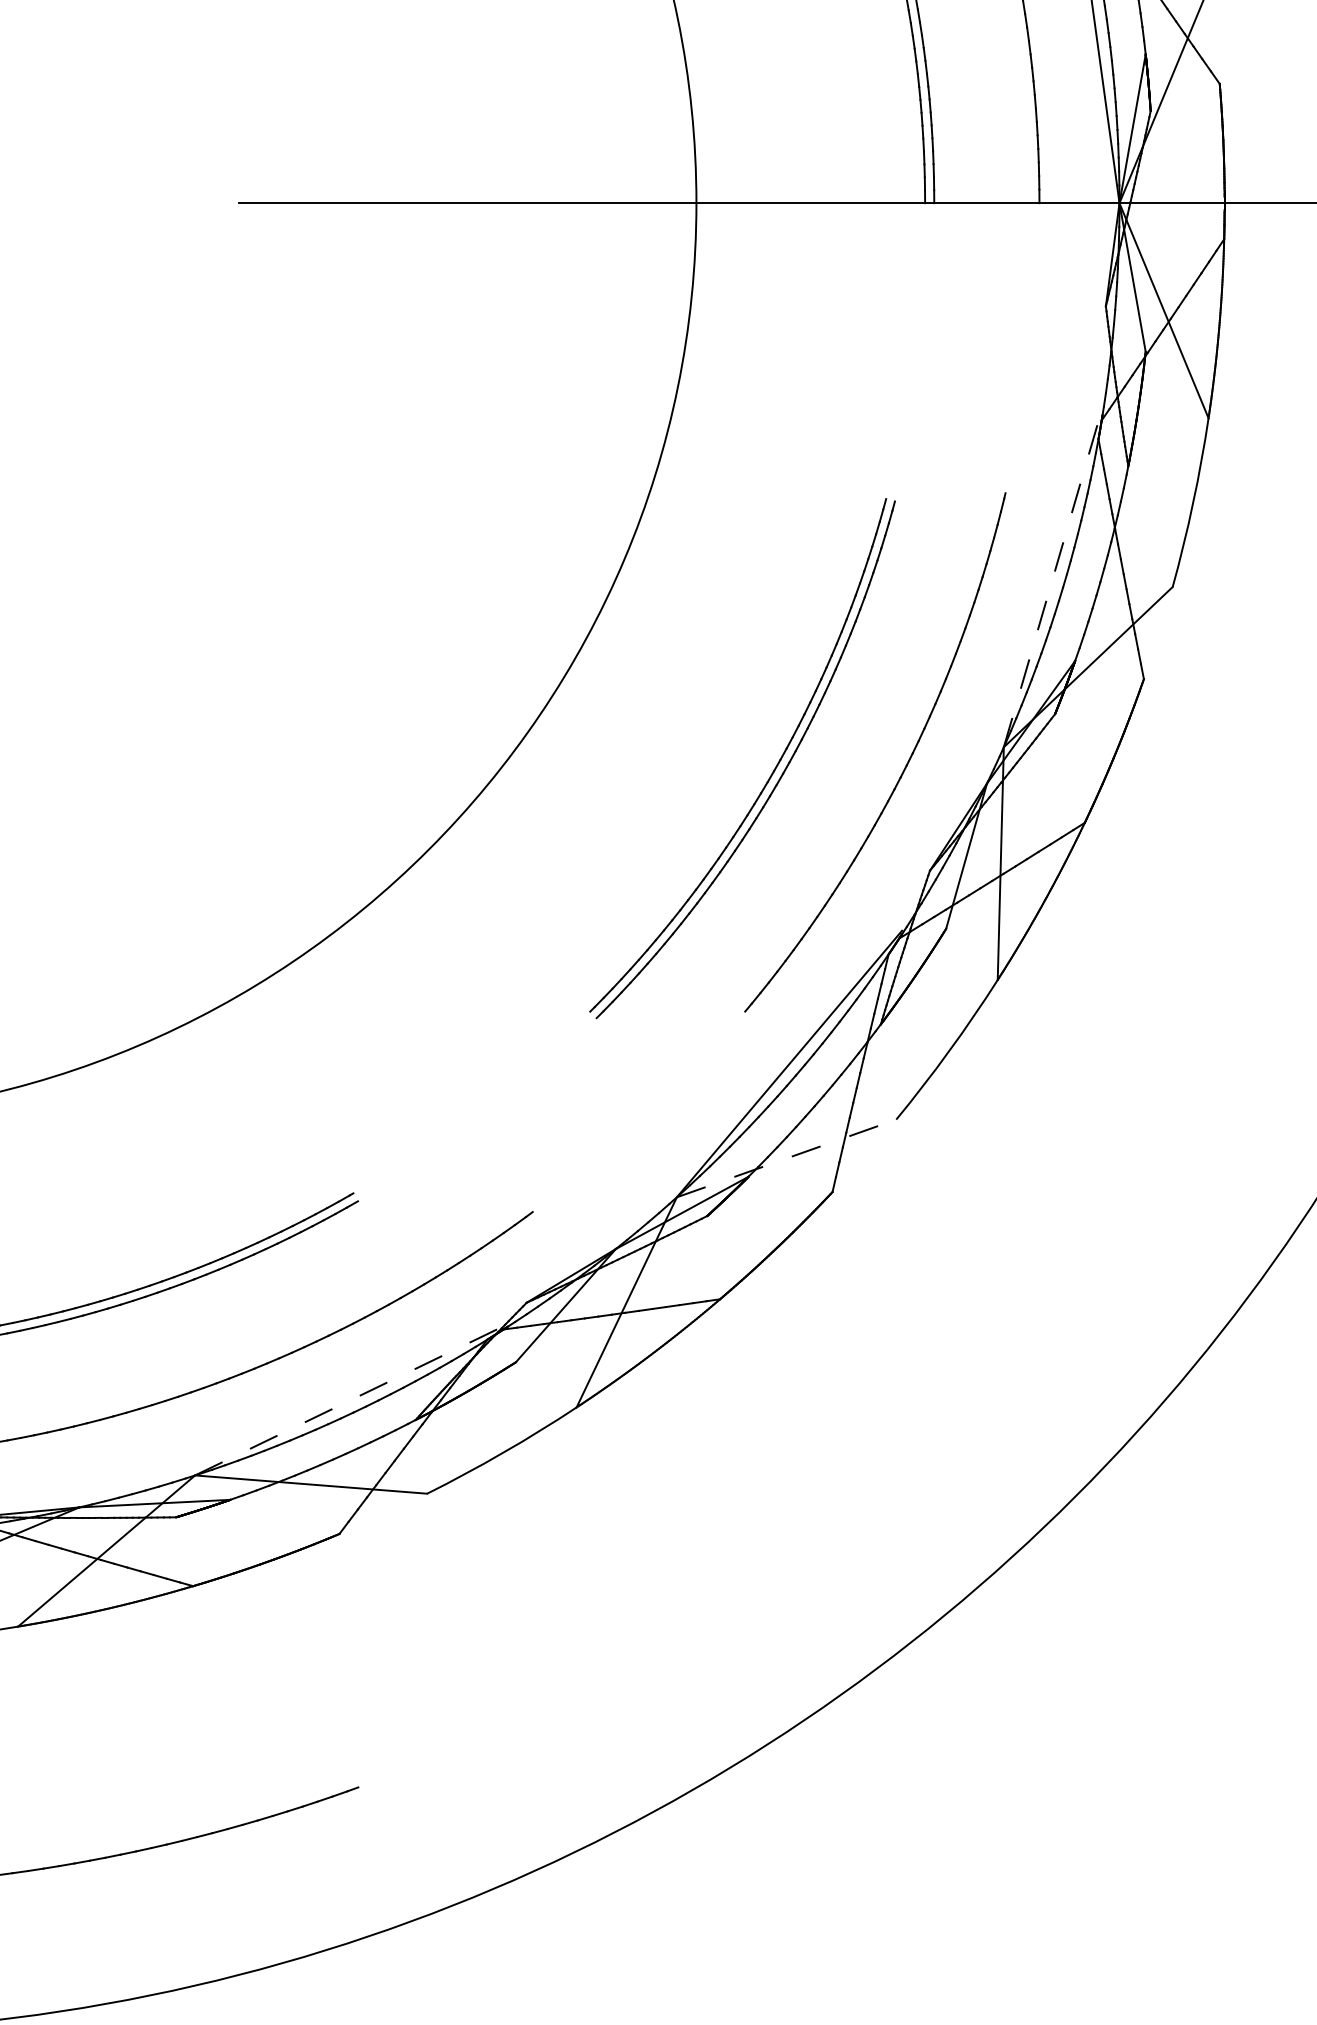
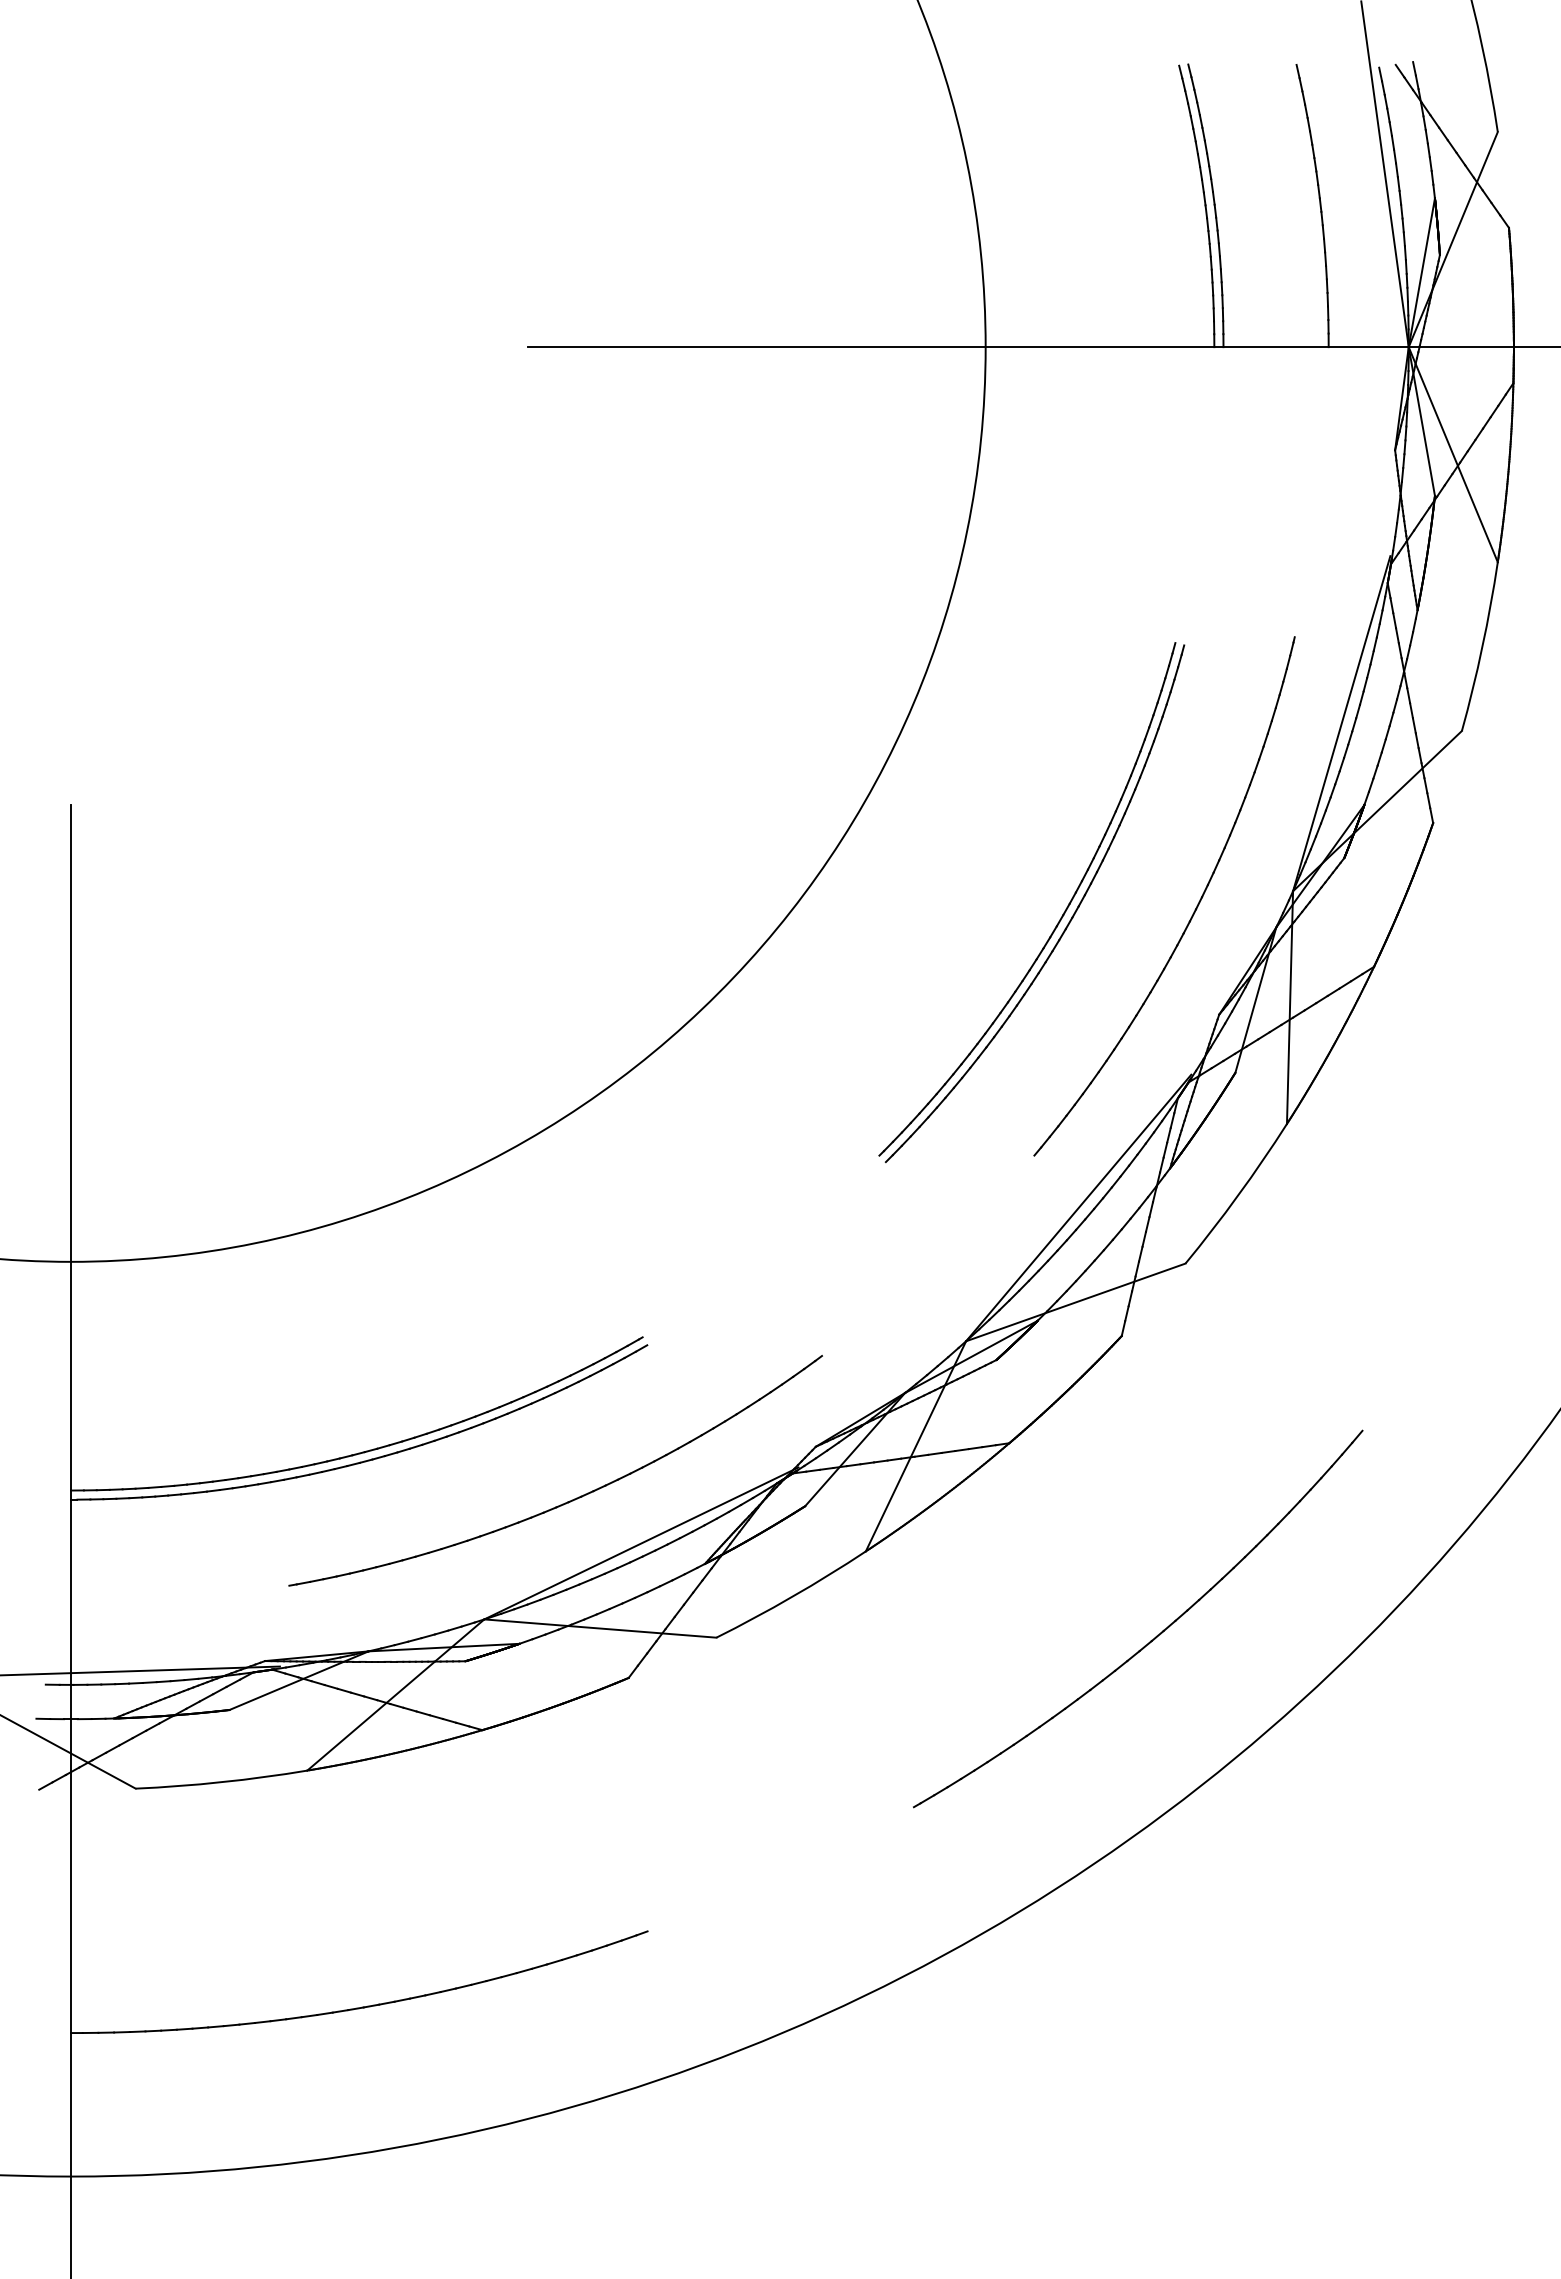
line: (1052, 579) -> (1341, 723), dashed -> solid
line: (787, 1158) -> (1076, 1302), dashed -> solid
line: (352, 1399) -> (641, 1543), dashed -> solid
part: (862, 1495) -> (1151, 1639), added

